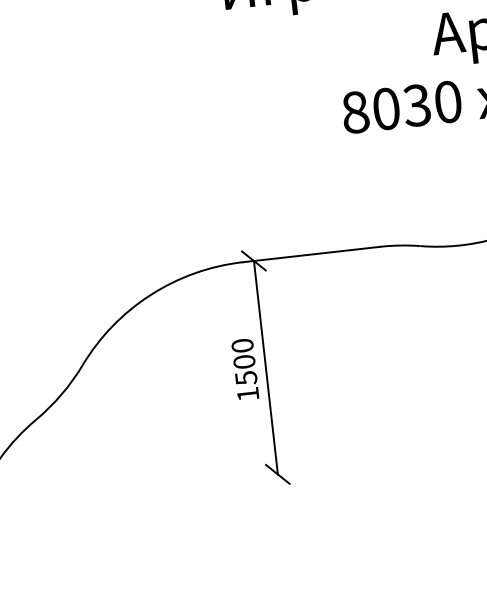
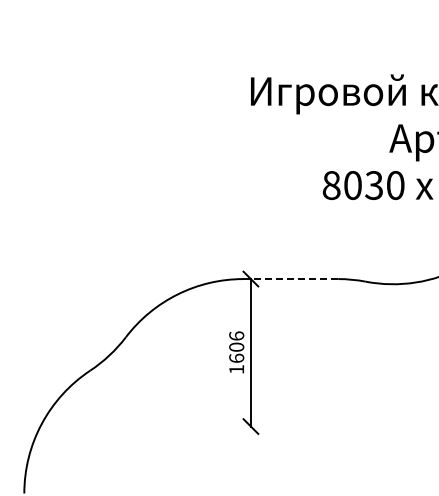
line: (312, 255) -> (291, 279), solid -> dashed
text: (244, 362) -> (236, 347), 1500 -> 1606

